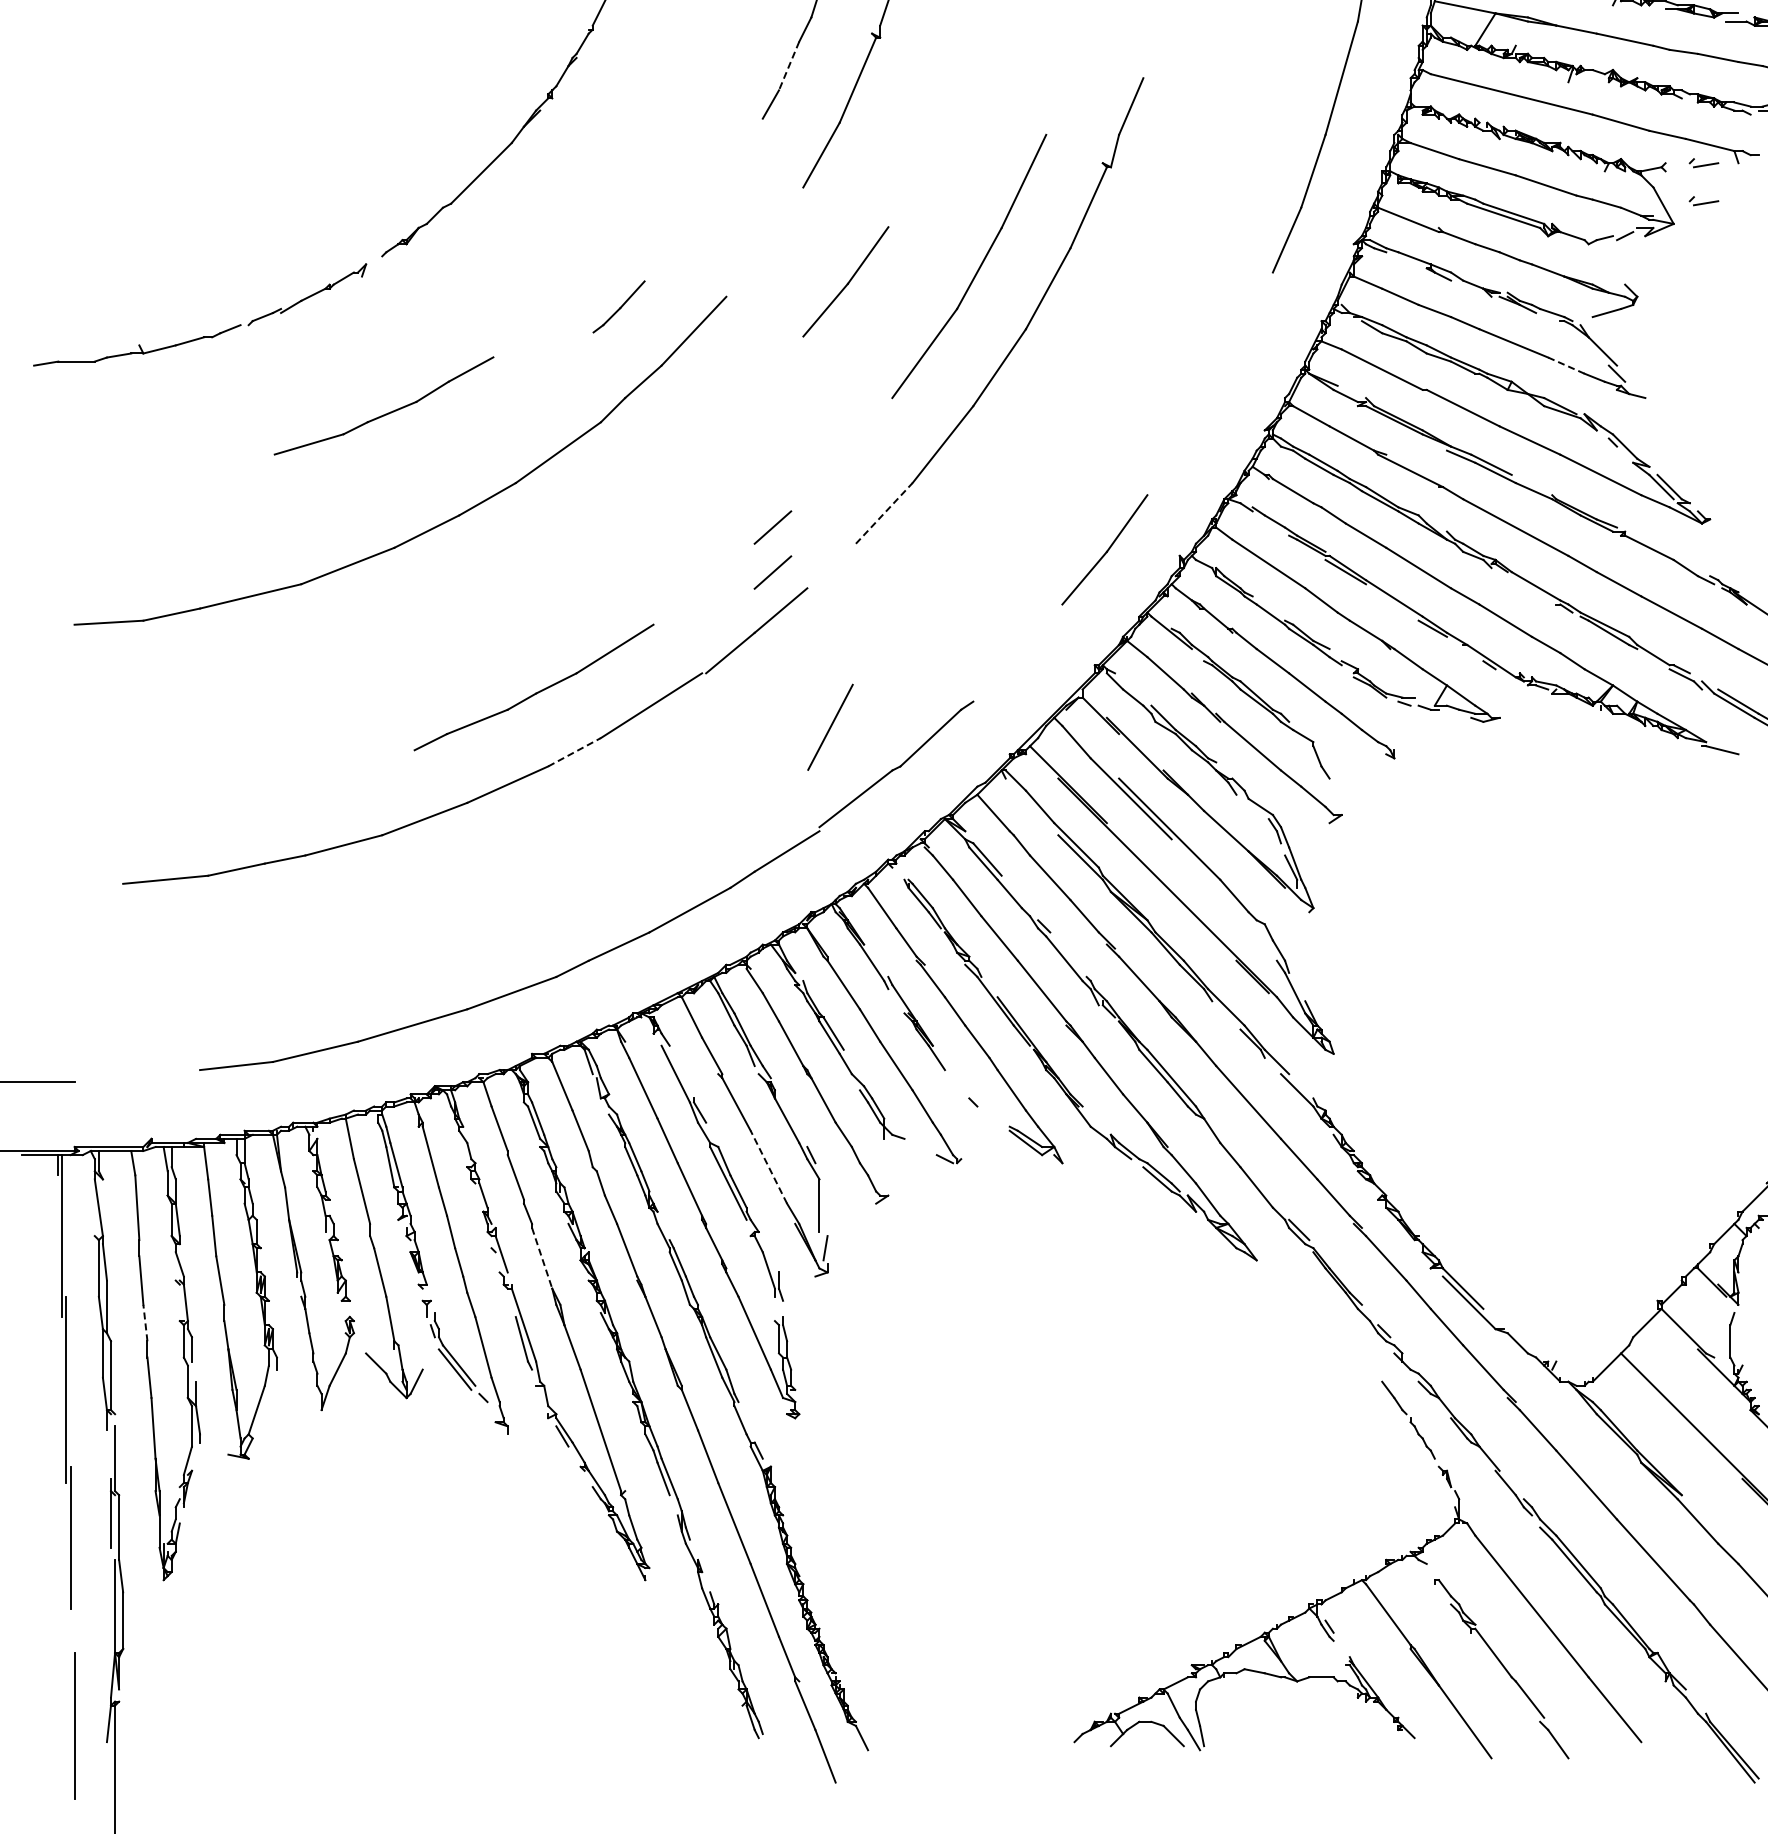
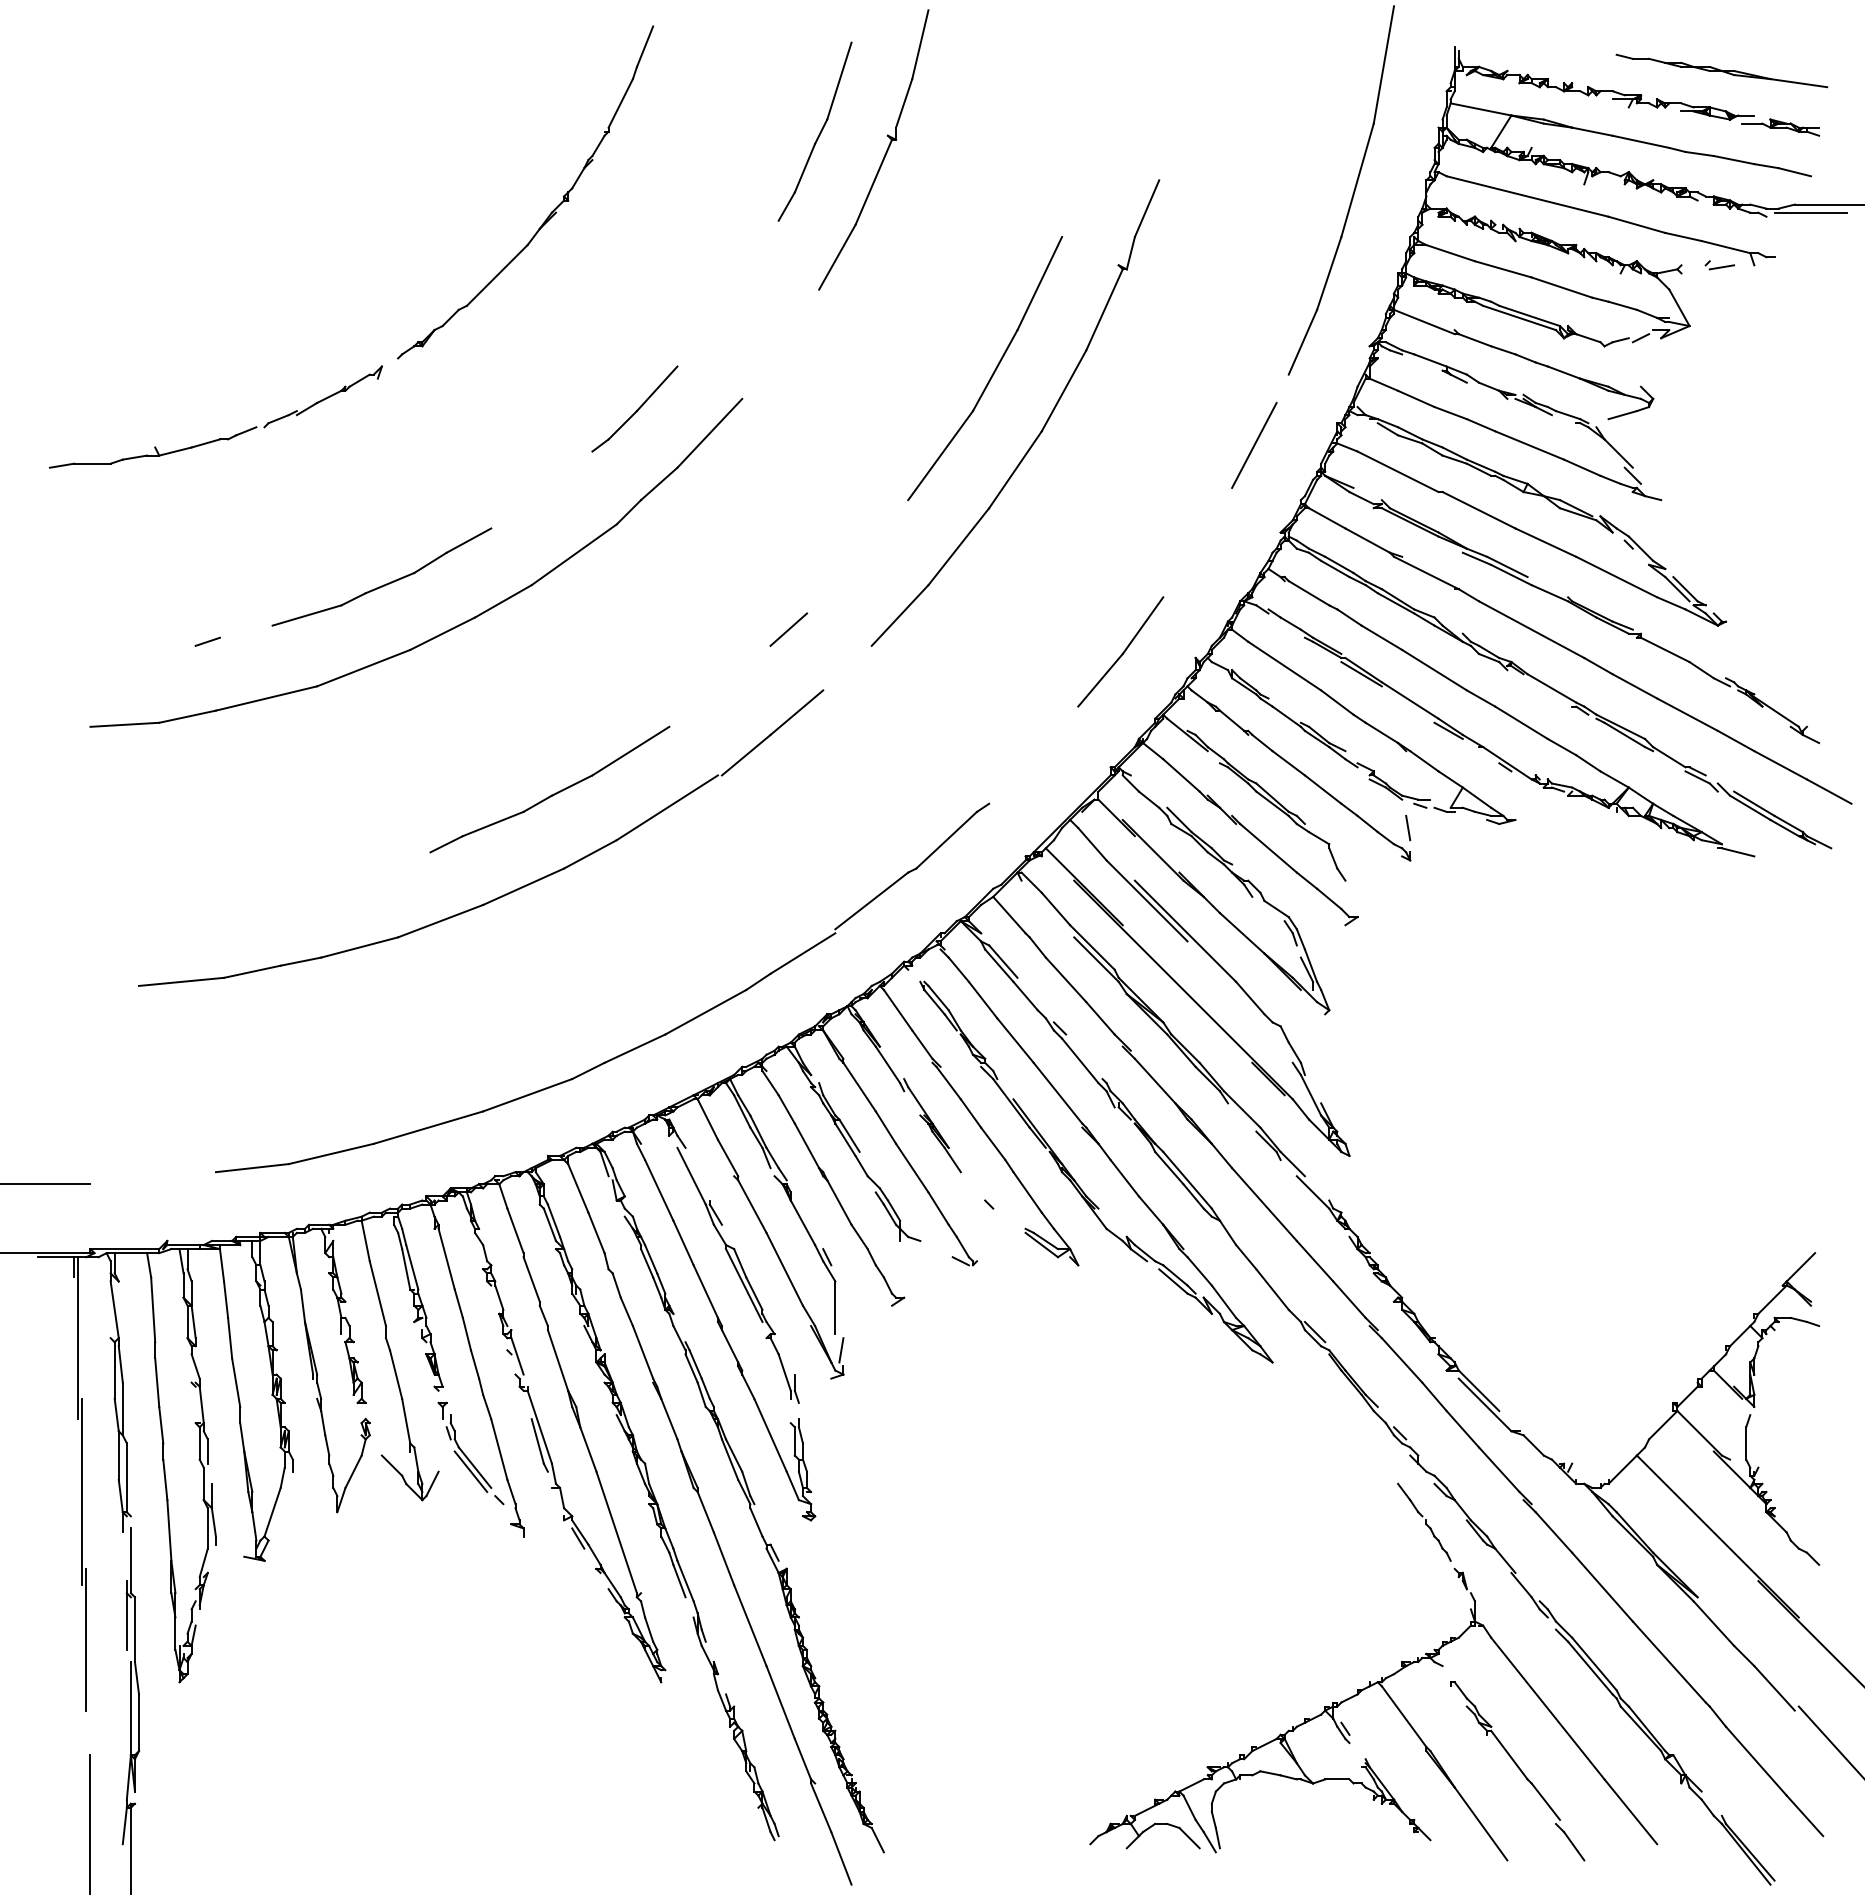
line: (788, 66) -> (804, 168), dashed -> solid
part: (1703, 201) -> (1719, 303), removed
part: (845, 281) -> (861, 383), removed
part: (618, 306) -> (634, 408), size x1.67
line: (1566, 365) -> (1582, 467), dashed -> solid
part: (385, 413) -> (383, 584), moved
line: (884, 513) -> (900, 615), dashed -> solid
line: (191, 539) -> (207, 641), added
line: (772, 572) -> (788, 674), removed
line: (830, 726) -> (1254, 444), moved
line: (1392, 726) -> (1408, 828), added
line: (574, 752) -> (590, 854), dashed -> solid
line: (768, 1167) -> (784, 1269), dashed -> solid
line: (542, 1258) -> (558, 1360), dashed -> solid
line: (145, 1322) -> (161, 1424), dashed -> solid

